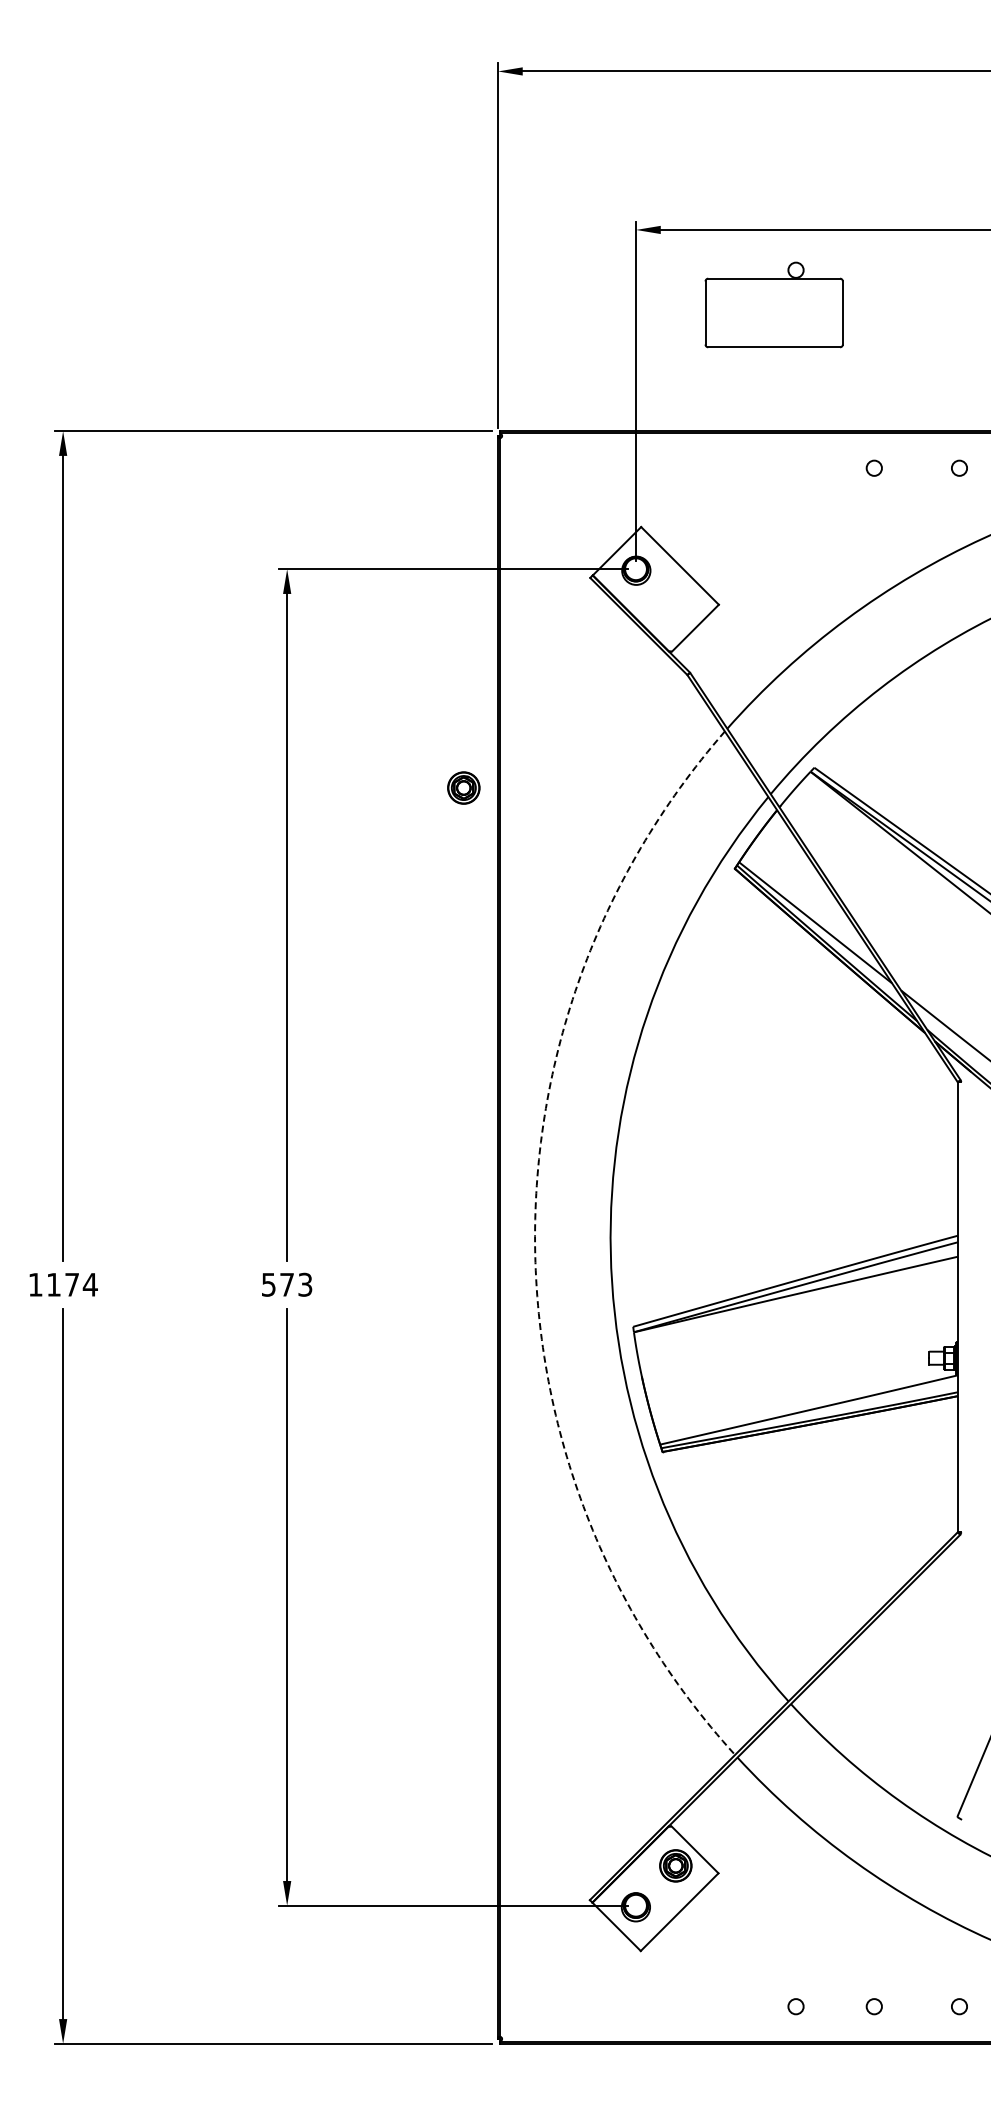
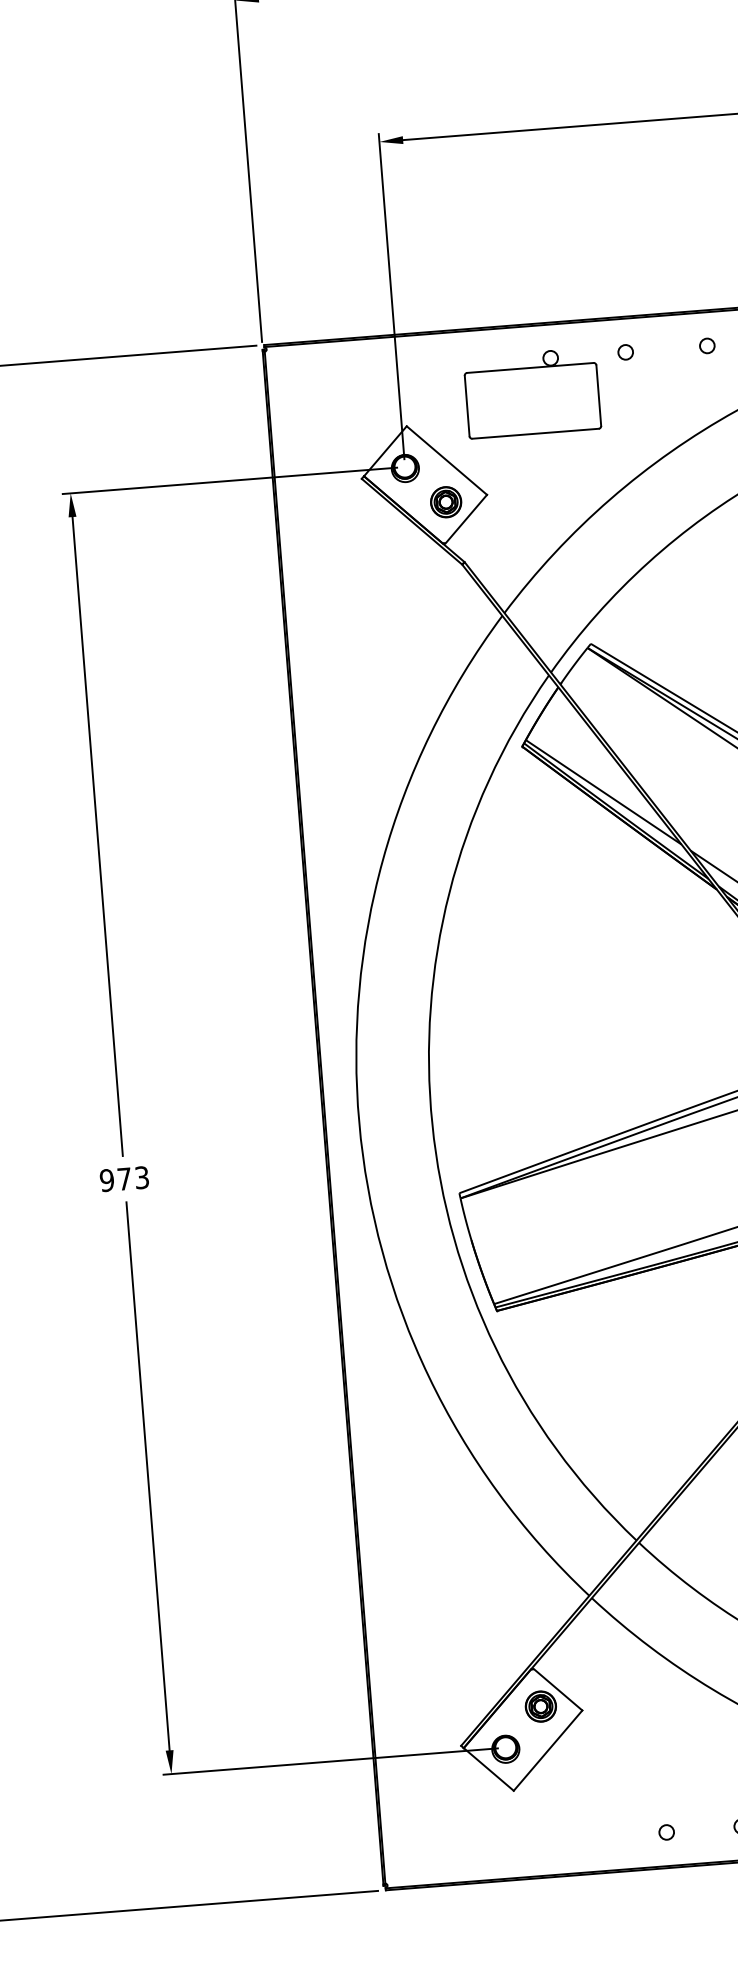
part: (773, 304) -> (531, 392), moved
part: (463, 787) -> (445, 501), moved
arc: (535, 1245) -> (359, 1122), dashed -> solid
text: (268, 1284) -> (106, 1180), 573 -> 973

